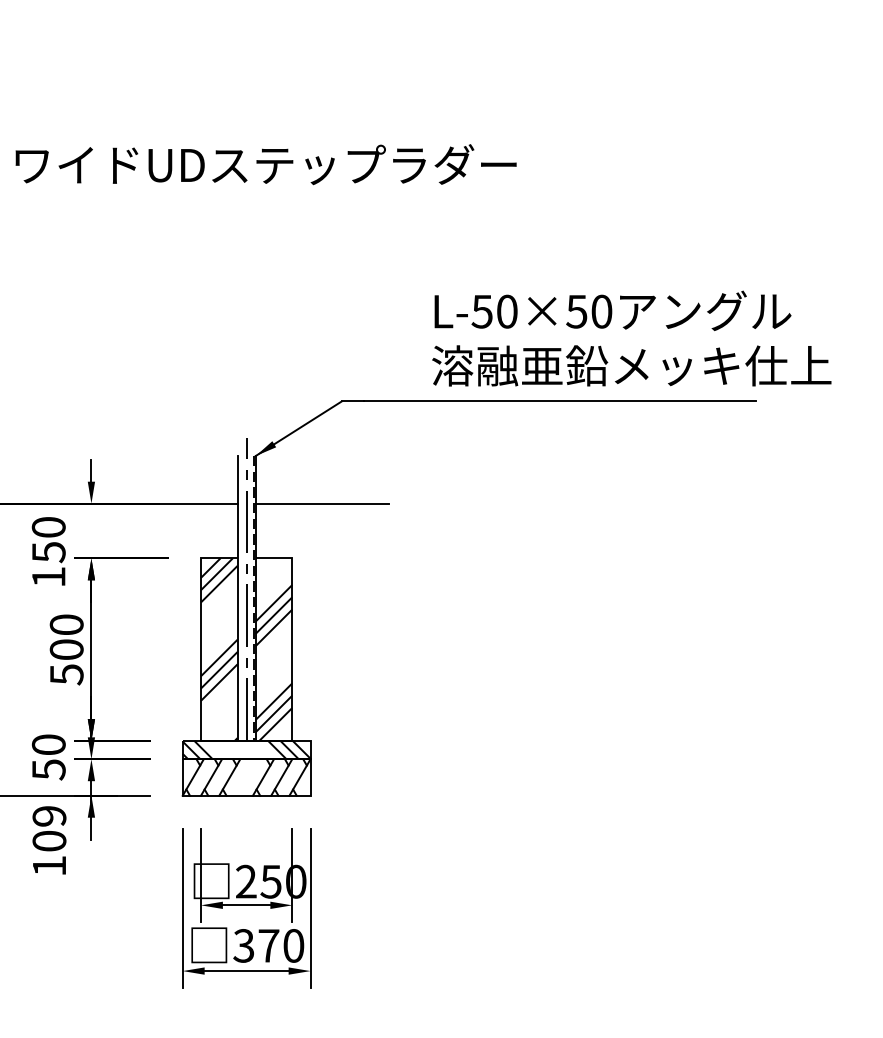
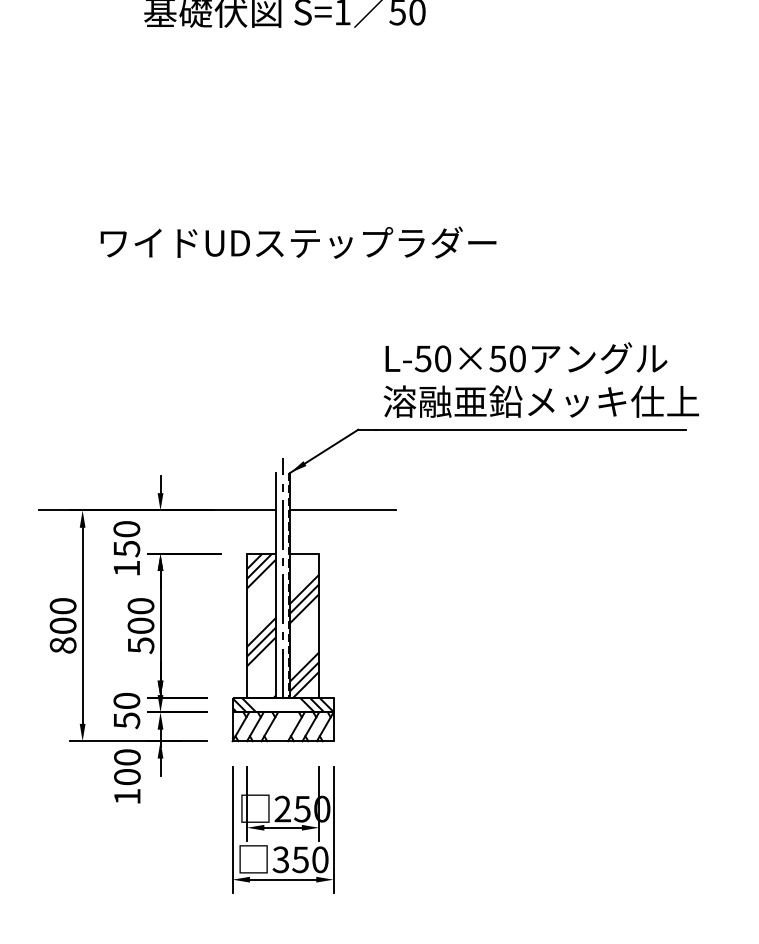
text: (630, 337) -> (540, 379), moved
text: (49, 816) -> (127, 757), 109 -> 100
text: (268, 945) -> (300, 859), 370 -> 350

